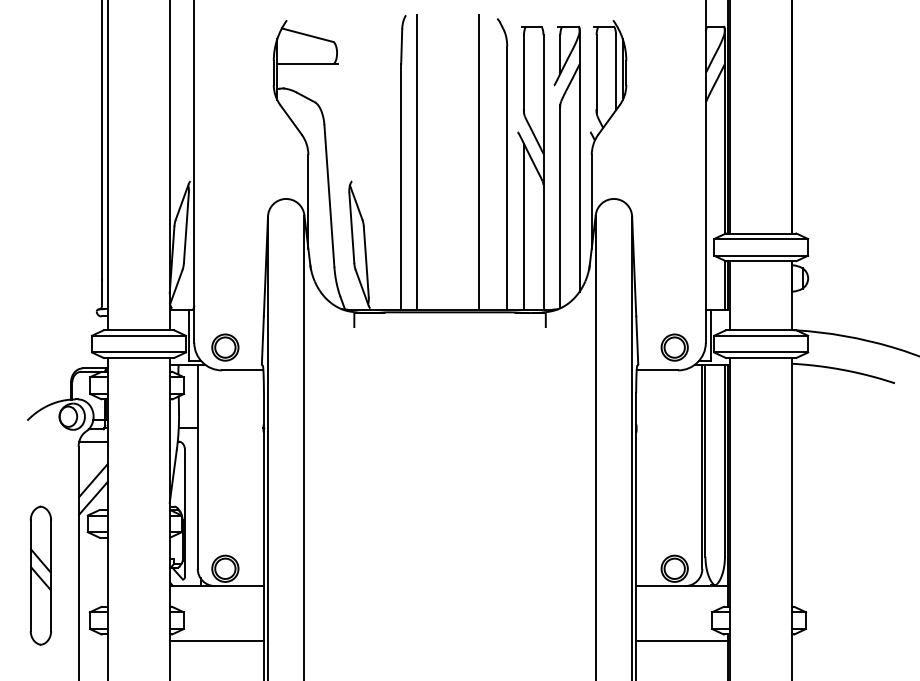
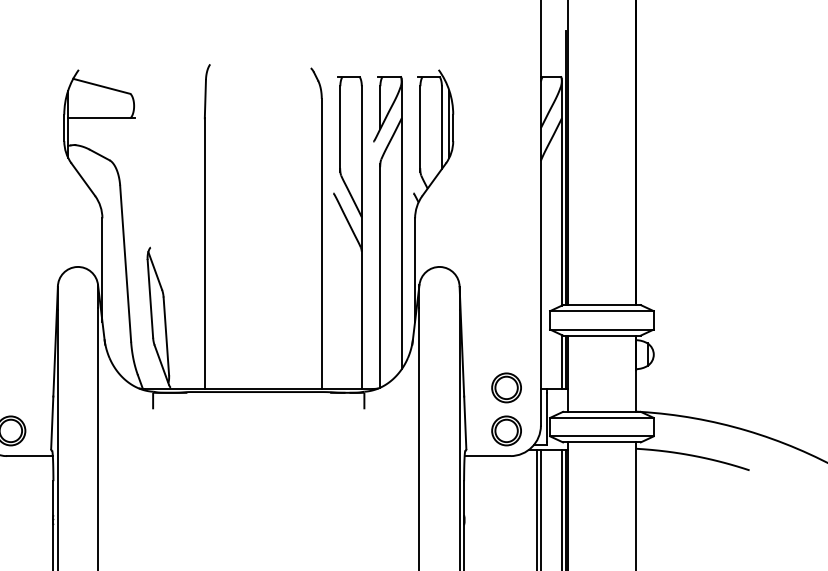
line: (417, 161) -> (222, 225), removed
line: (478, 161) -> (290, 225), removed
line: (524, 226) -> (340, 297), removed
part: (674, 308) -> (506, 387), added

